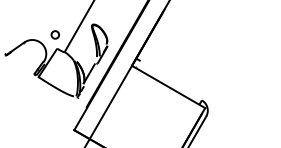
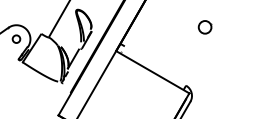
circle: (54, 34) -> (15, 38), moved
part: (220, 41) -> (204, 26), added

